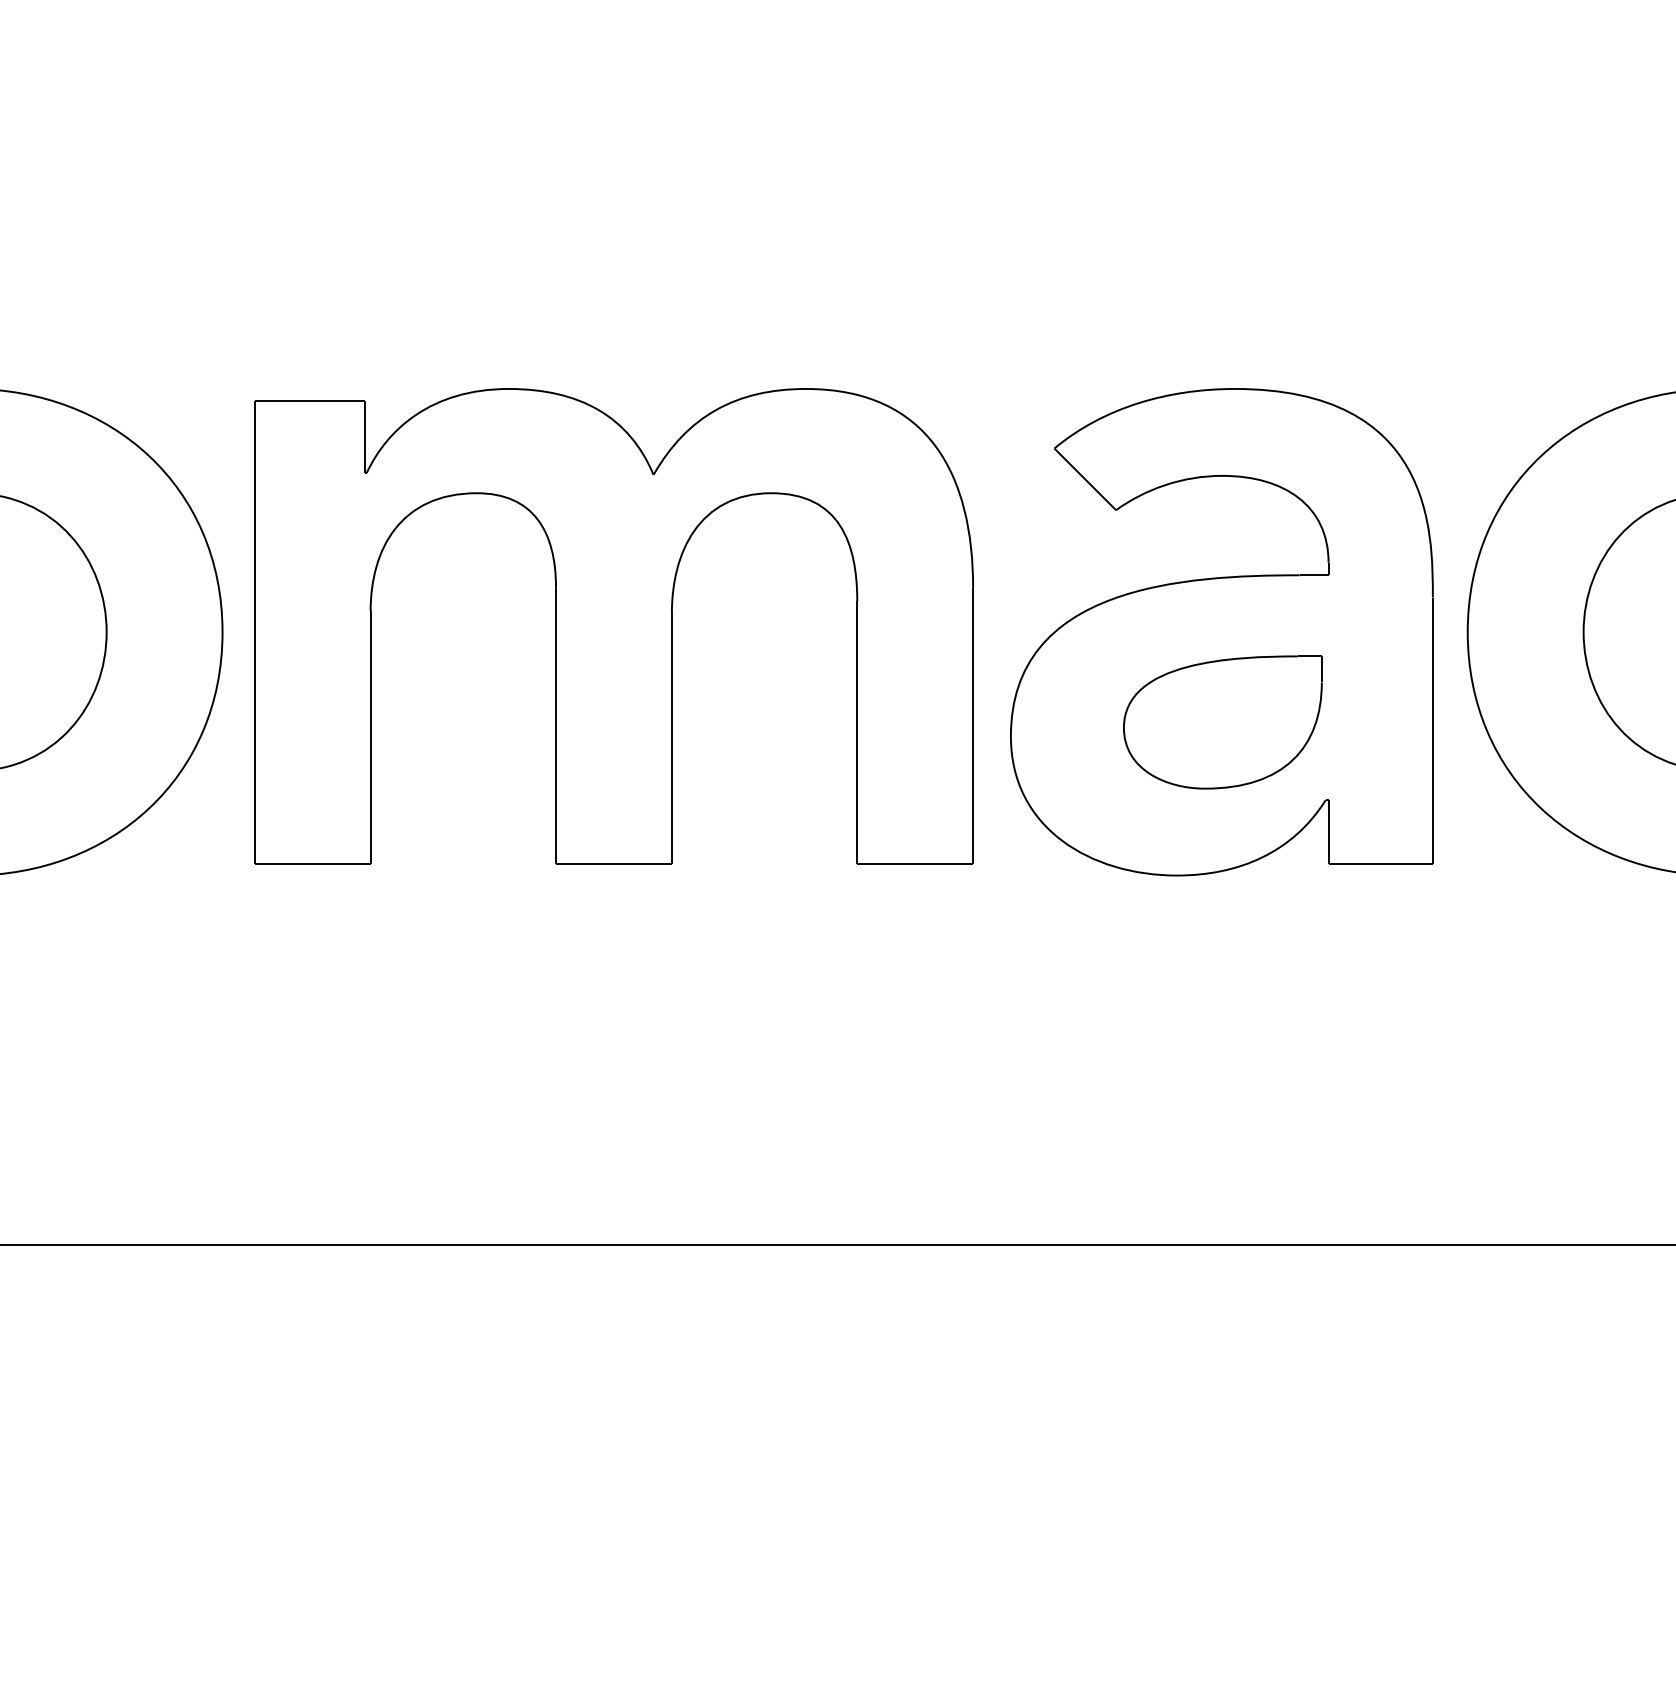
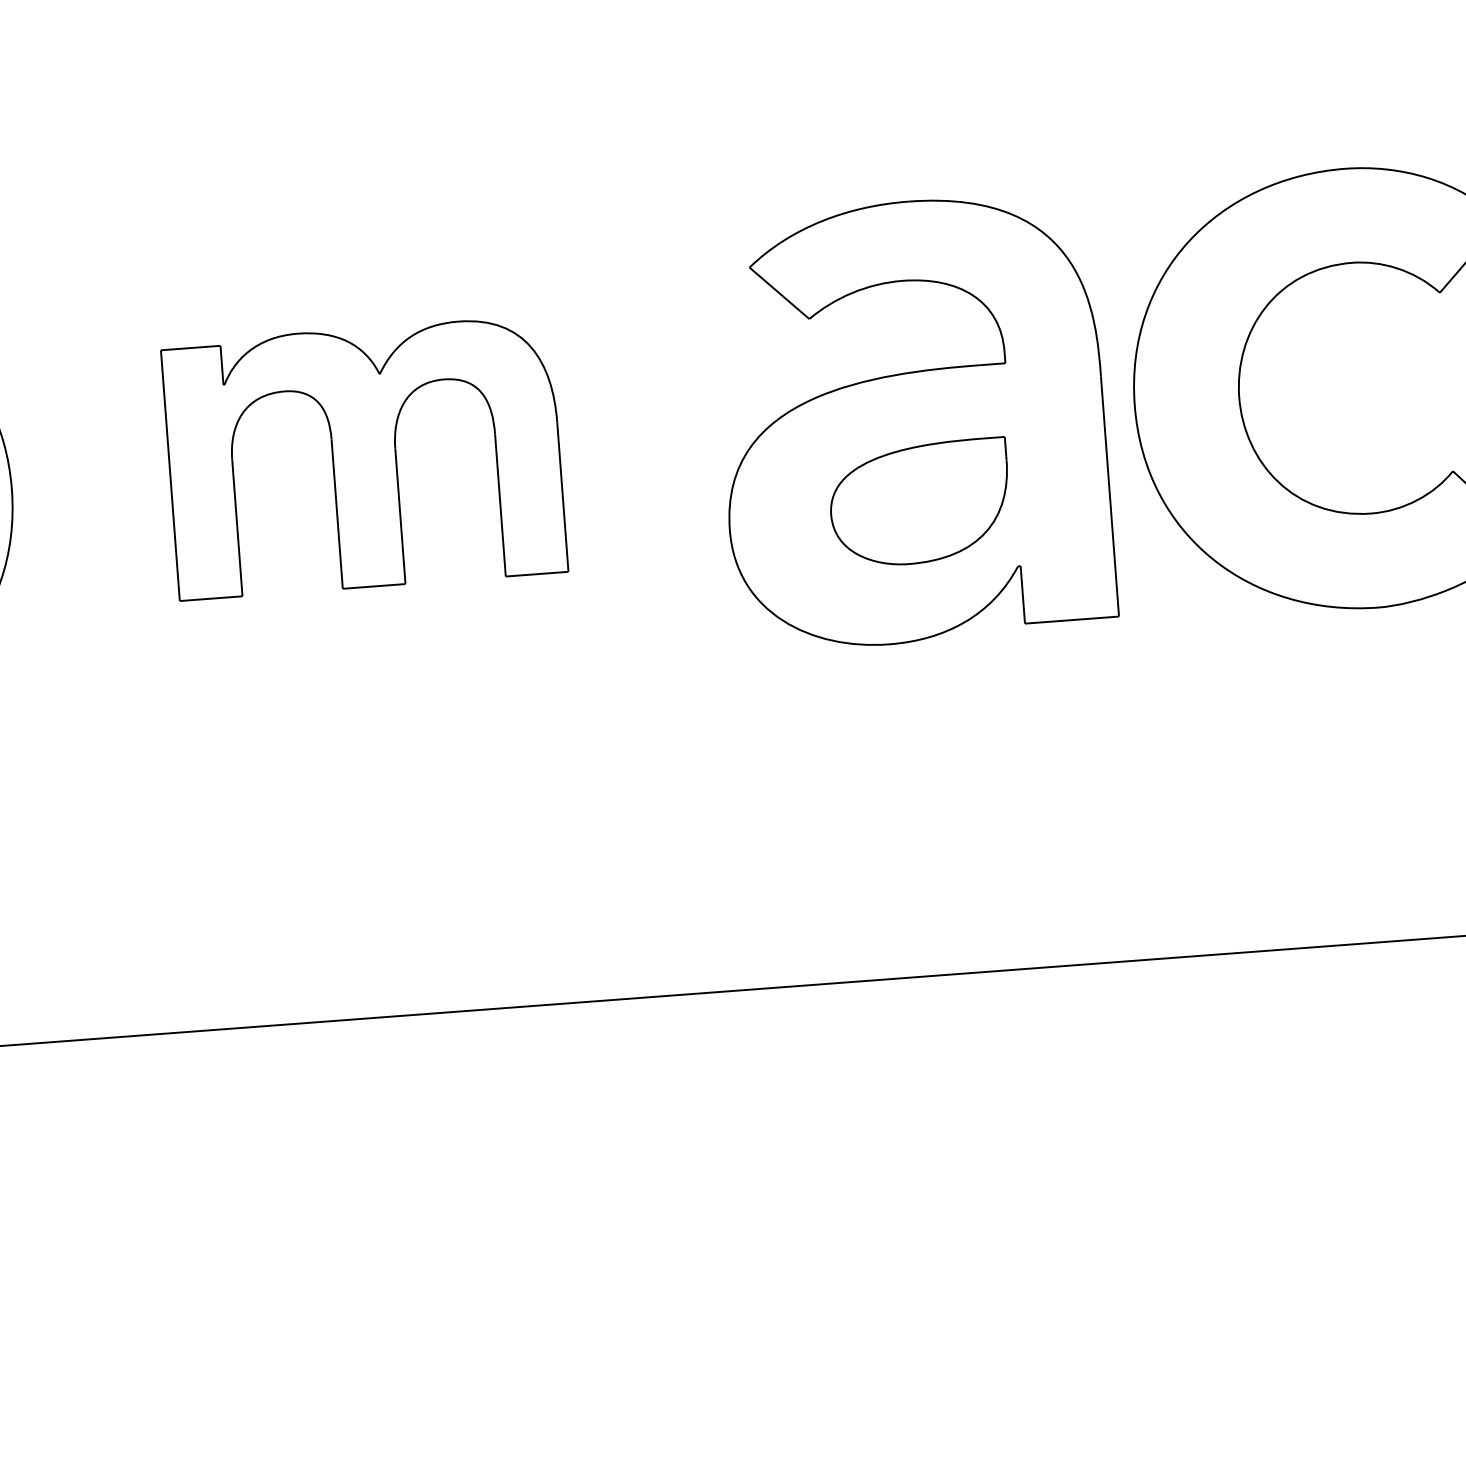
part: (613, 626) -> (364, 457), size x0.6

